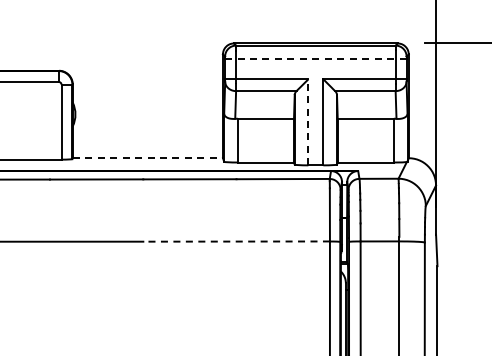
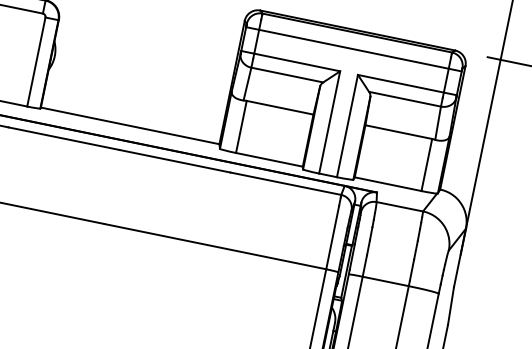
line: (315, 59) -> (353, 49), dashed -> solid
line: (308, 121) -> (330, 121), dashed -> solid
line: (148, 158) -> (130, 126), dashed -> solid
line: (236, 241) -> (215, 246), dashed -> solid

